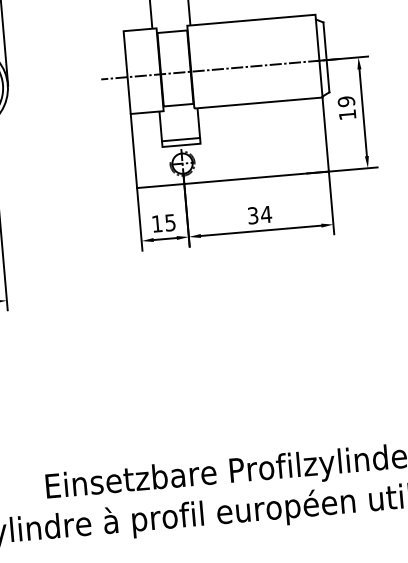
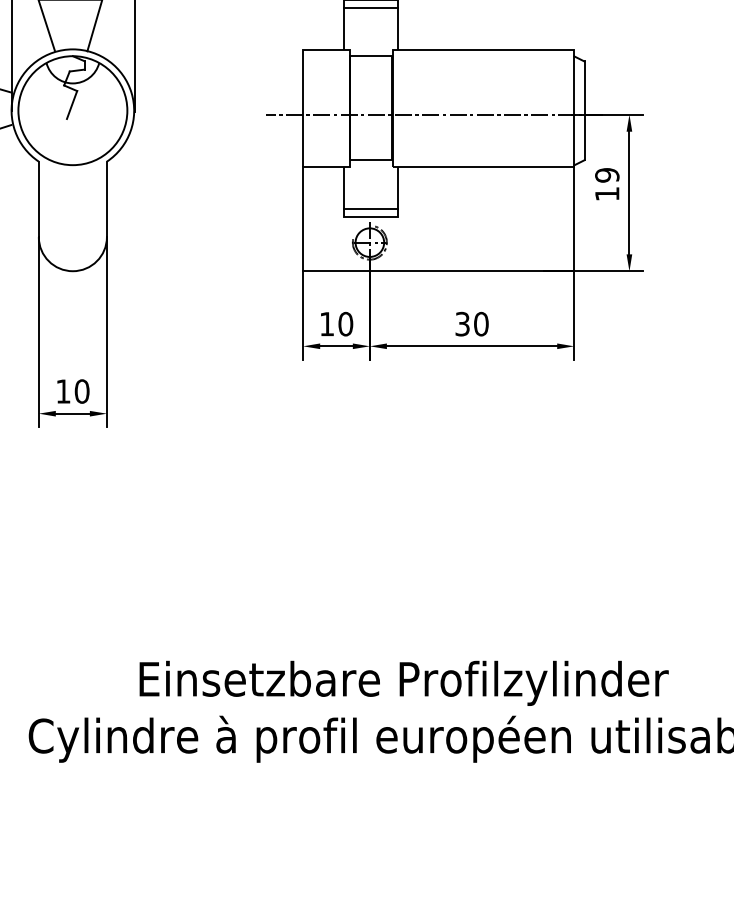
text: (266, 214) -> (481, 323), 34 -> 30
text: (170, 222) -> (345, 323), 15 -> 10

